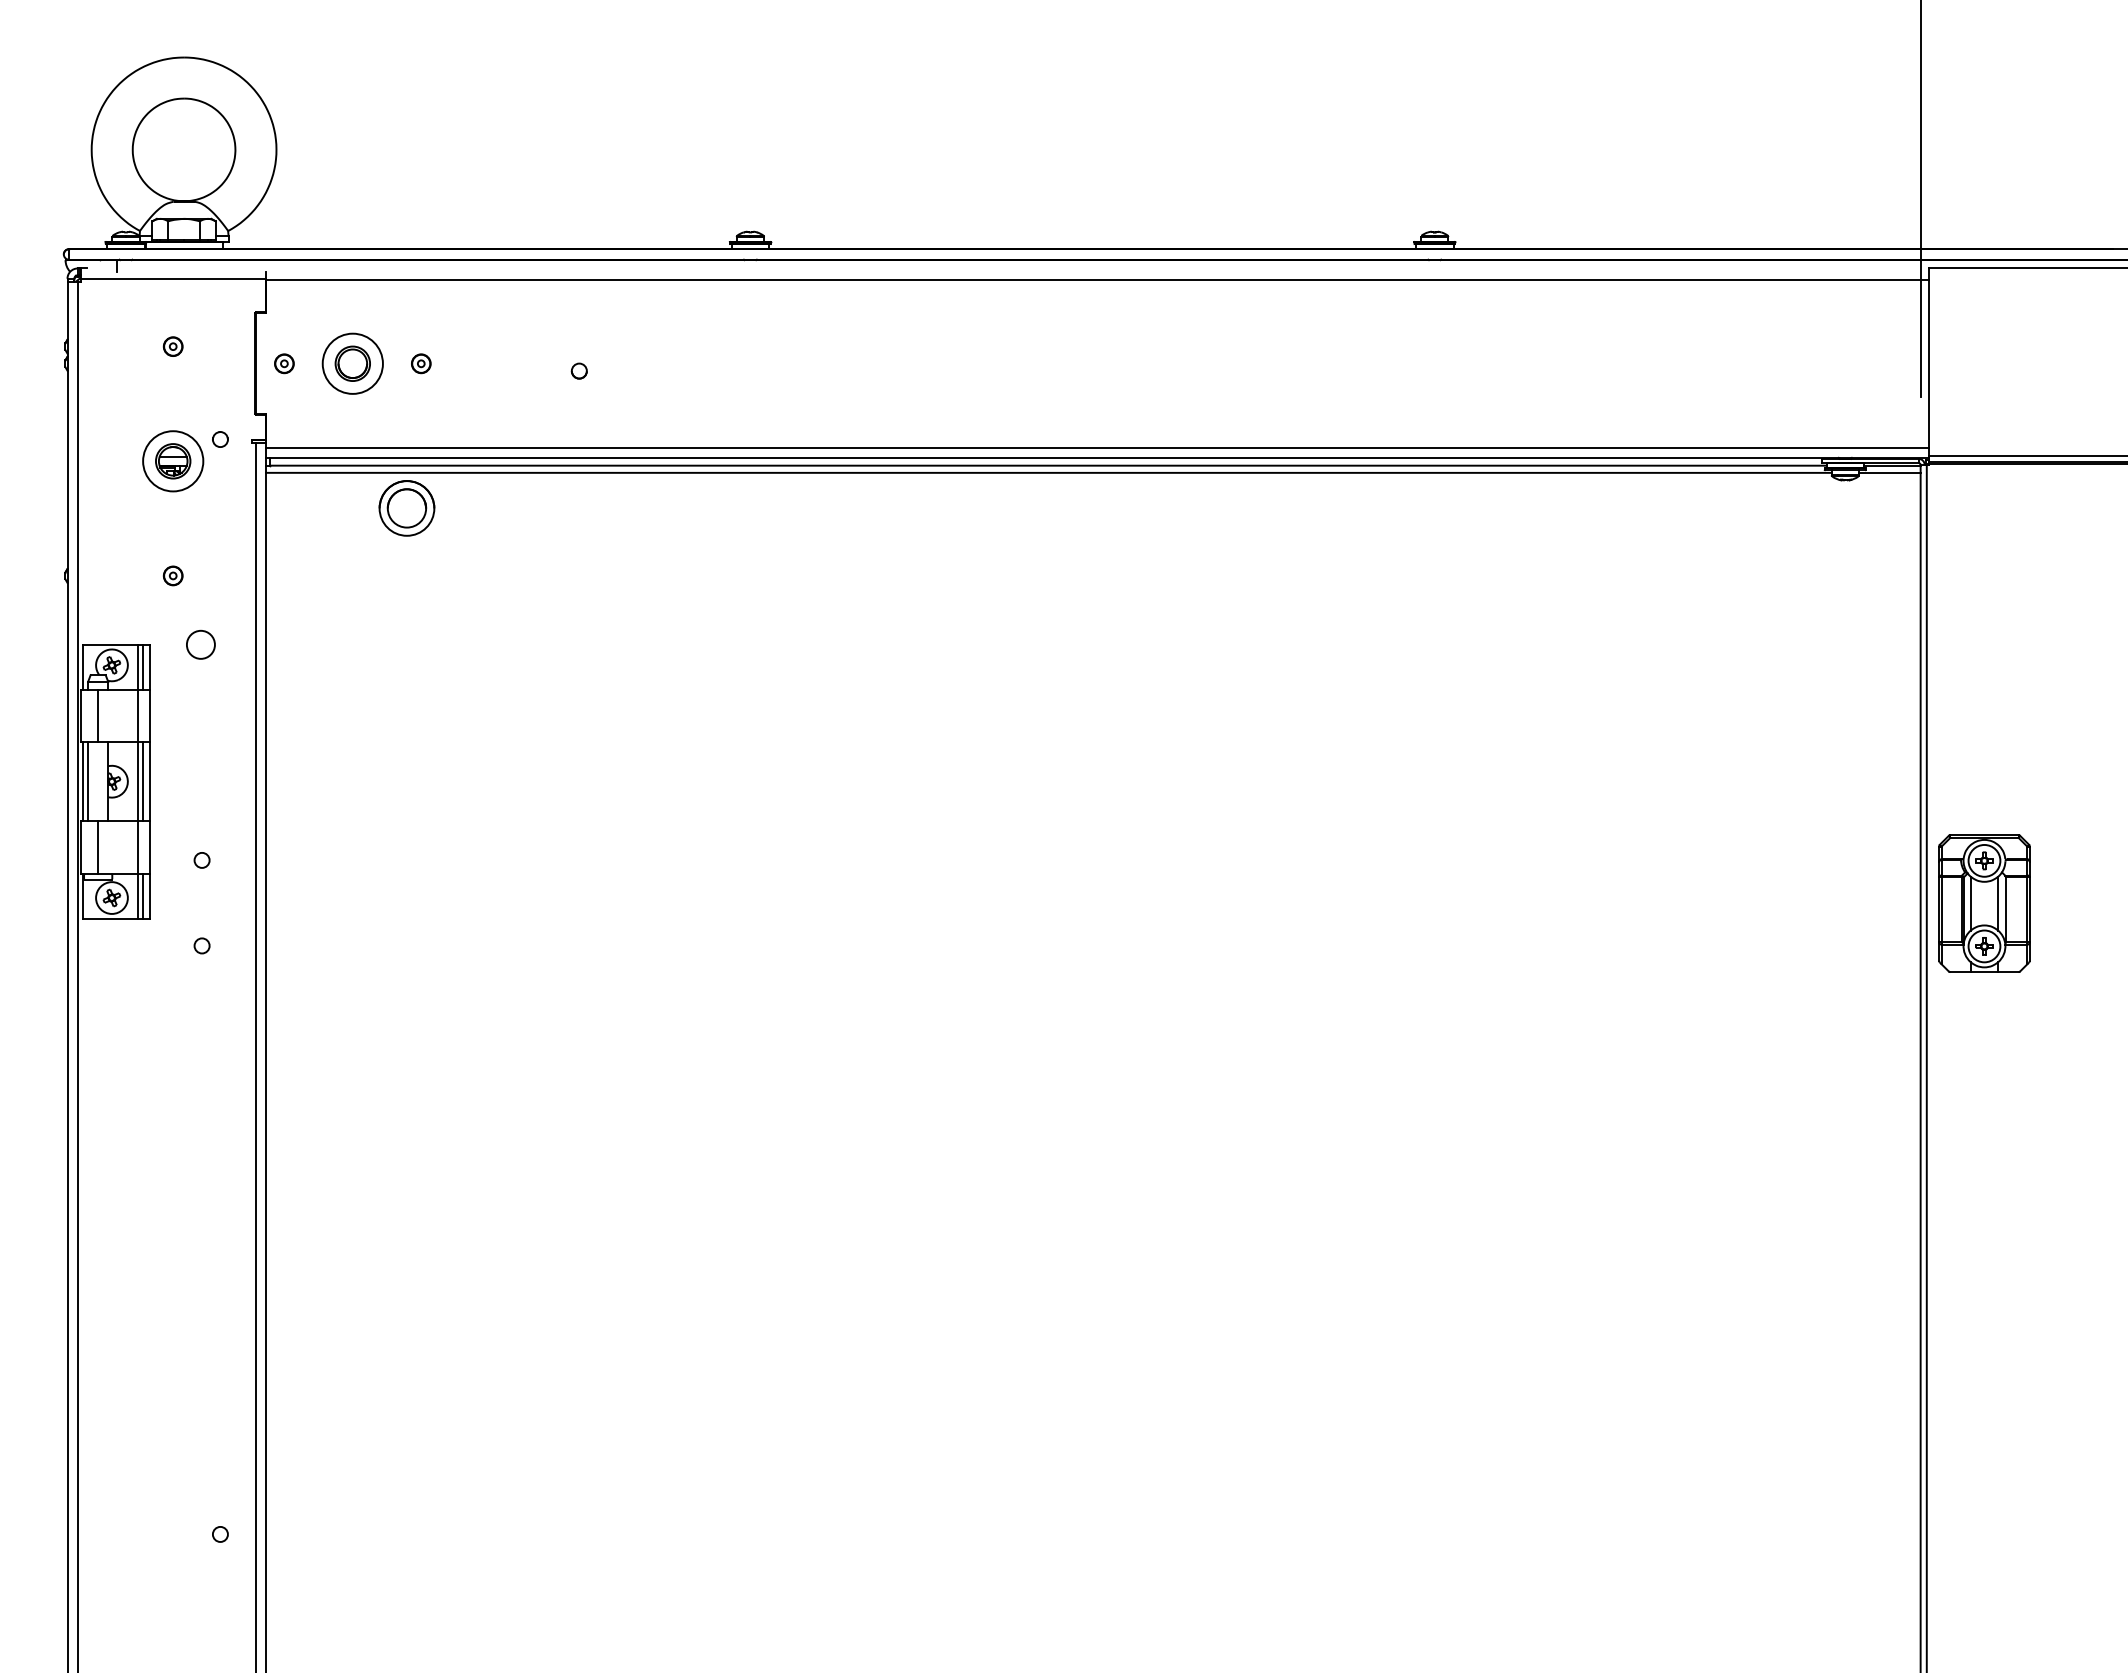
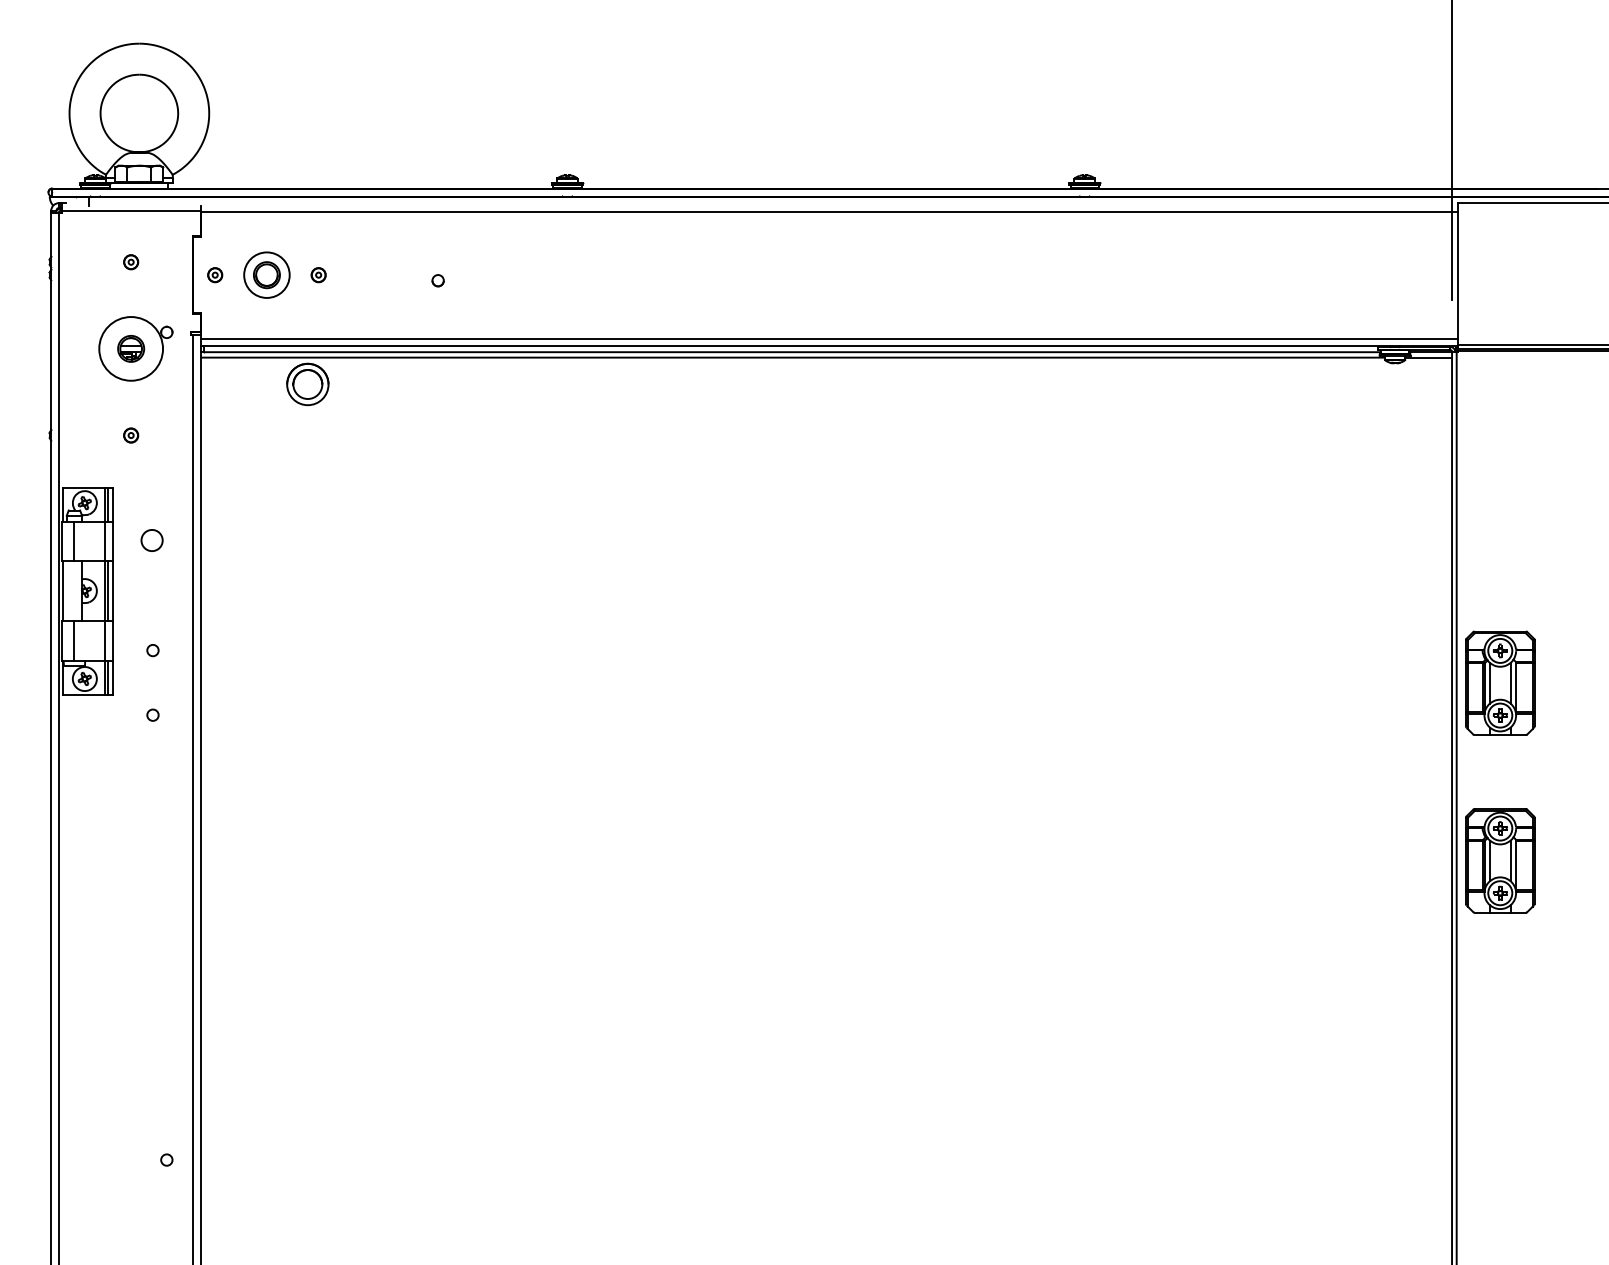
circle: (173, 461) -> (131, 349), size x1.4
circle: (200, 644) -> (151, 540), moved
line: (88, 781) -> (67, 590), removed
part: (1984, 1138) -> (1500, 860), added

